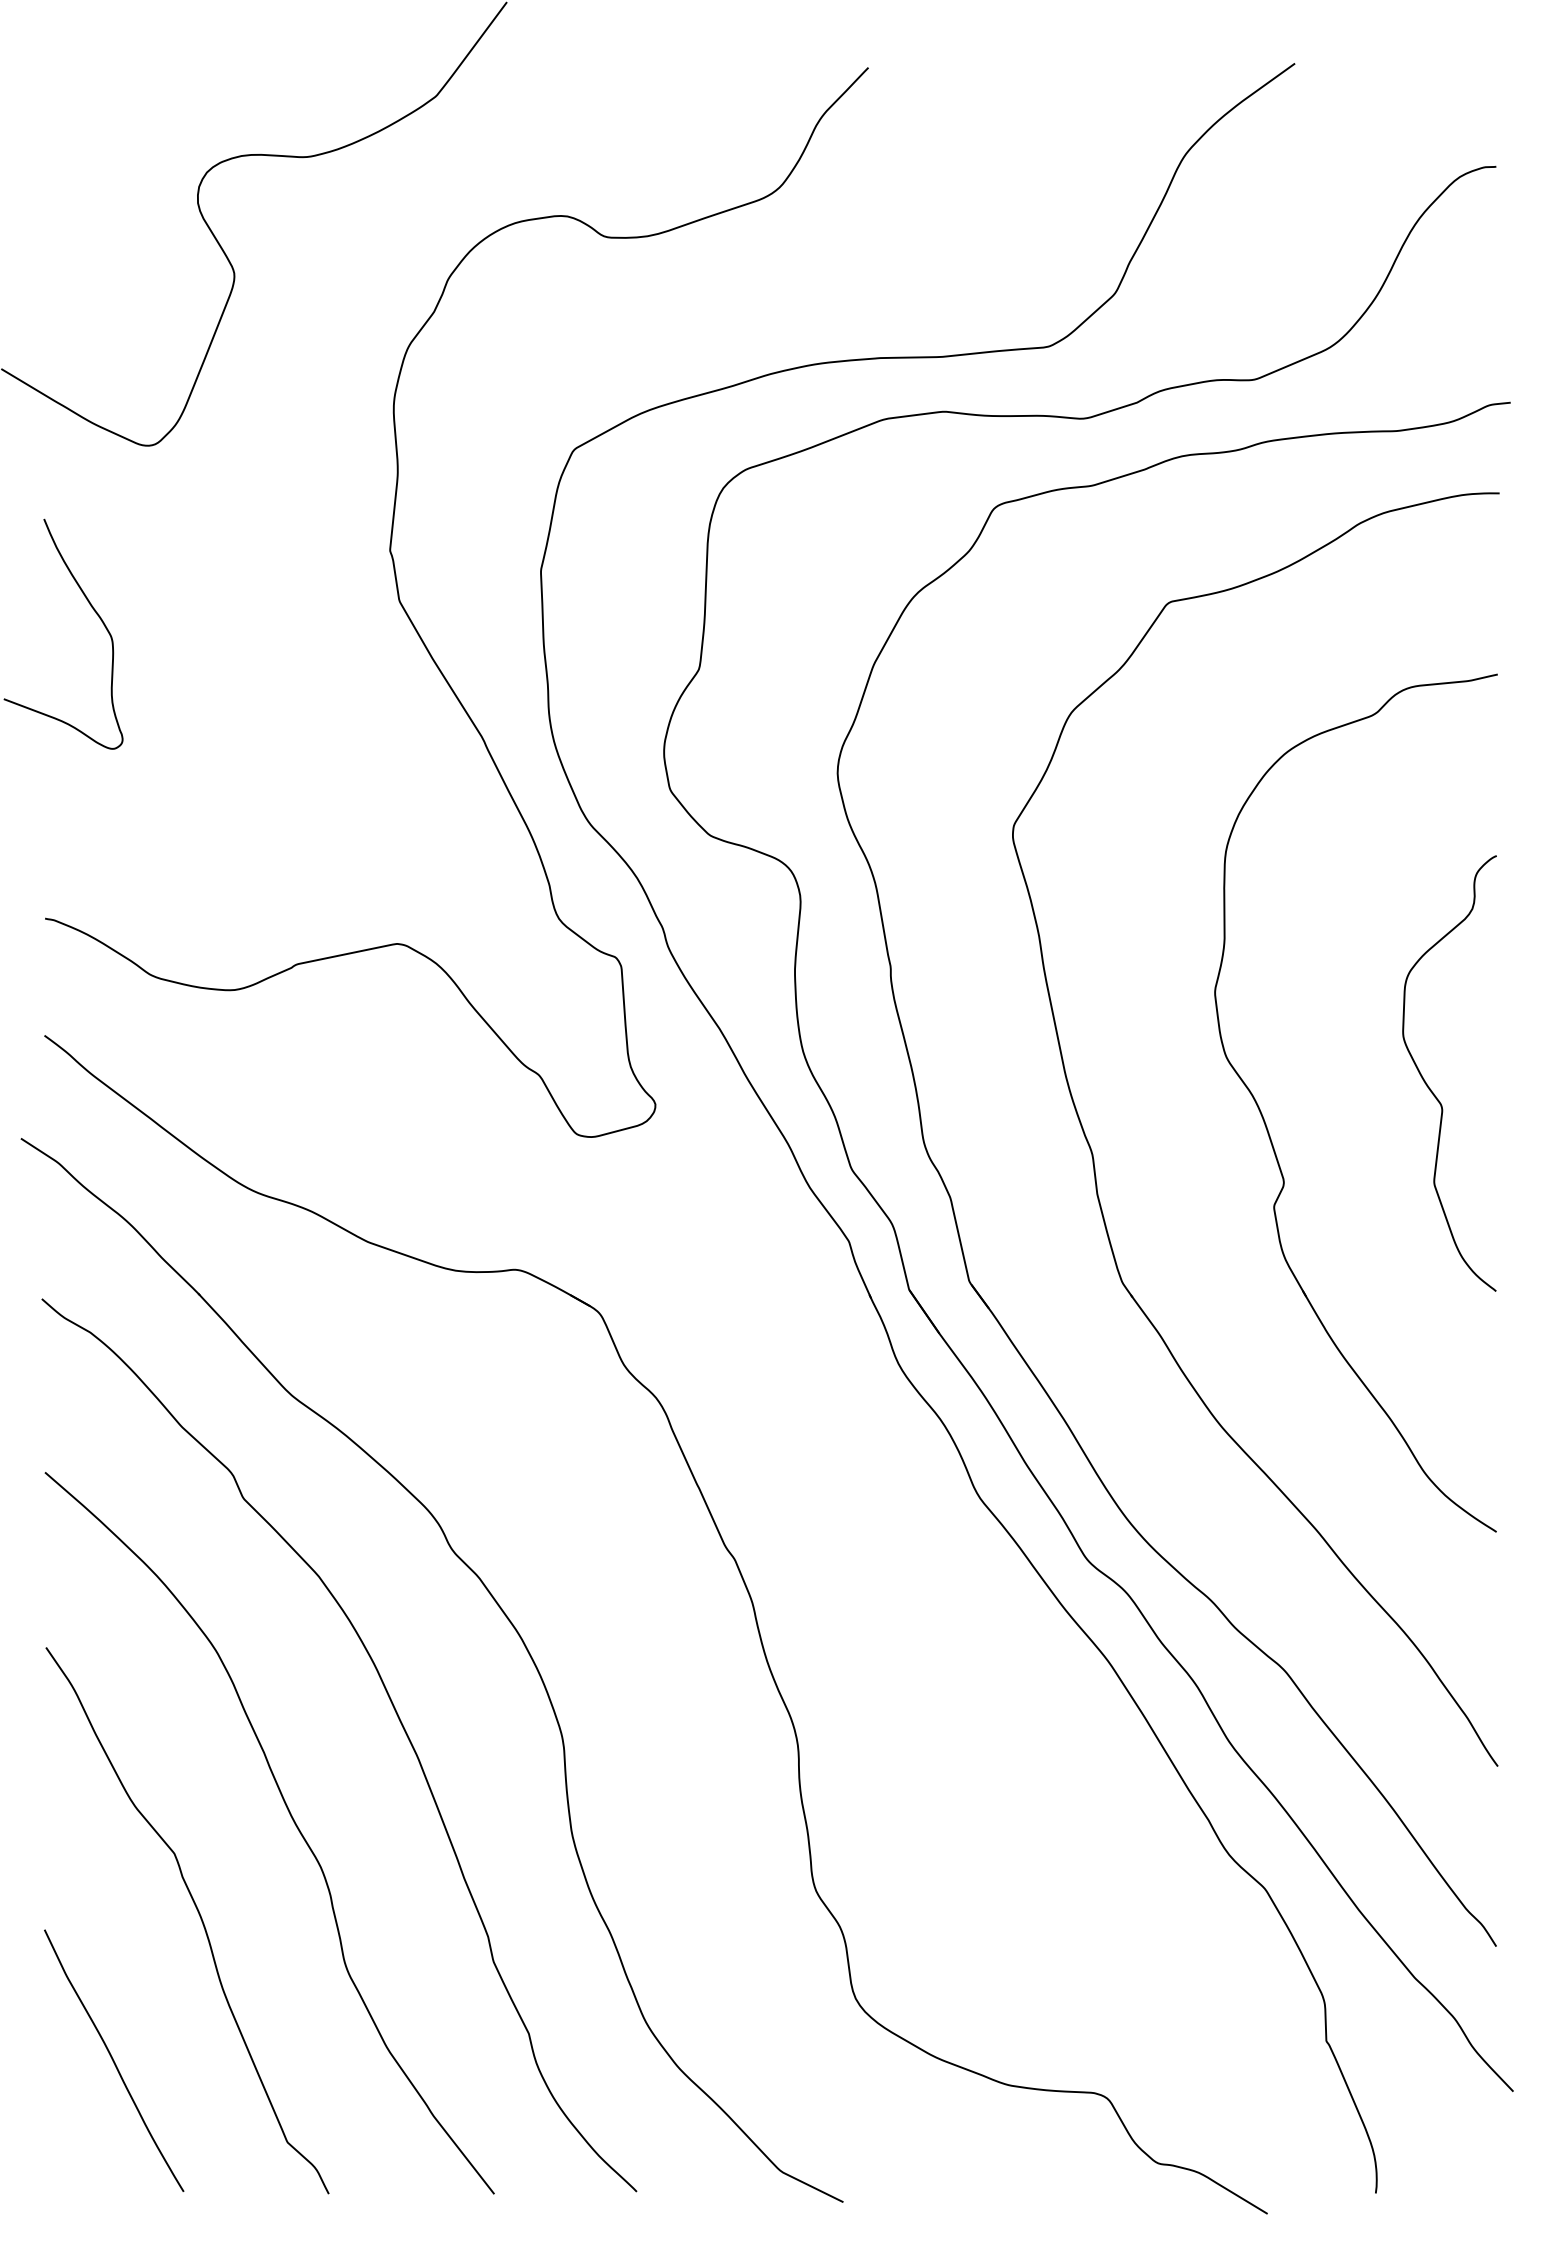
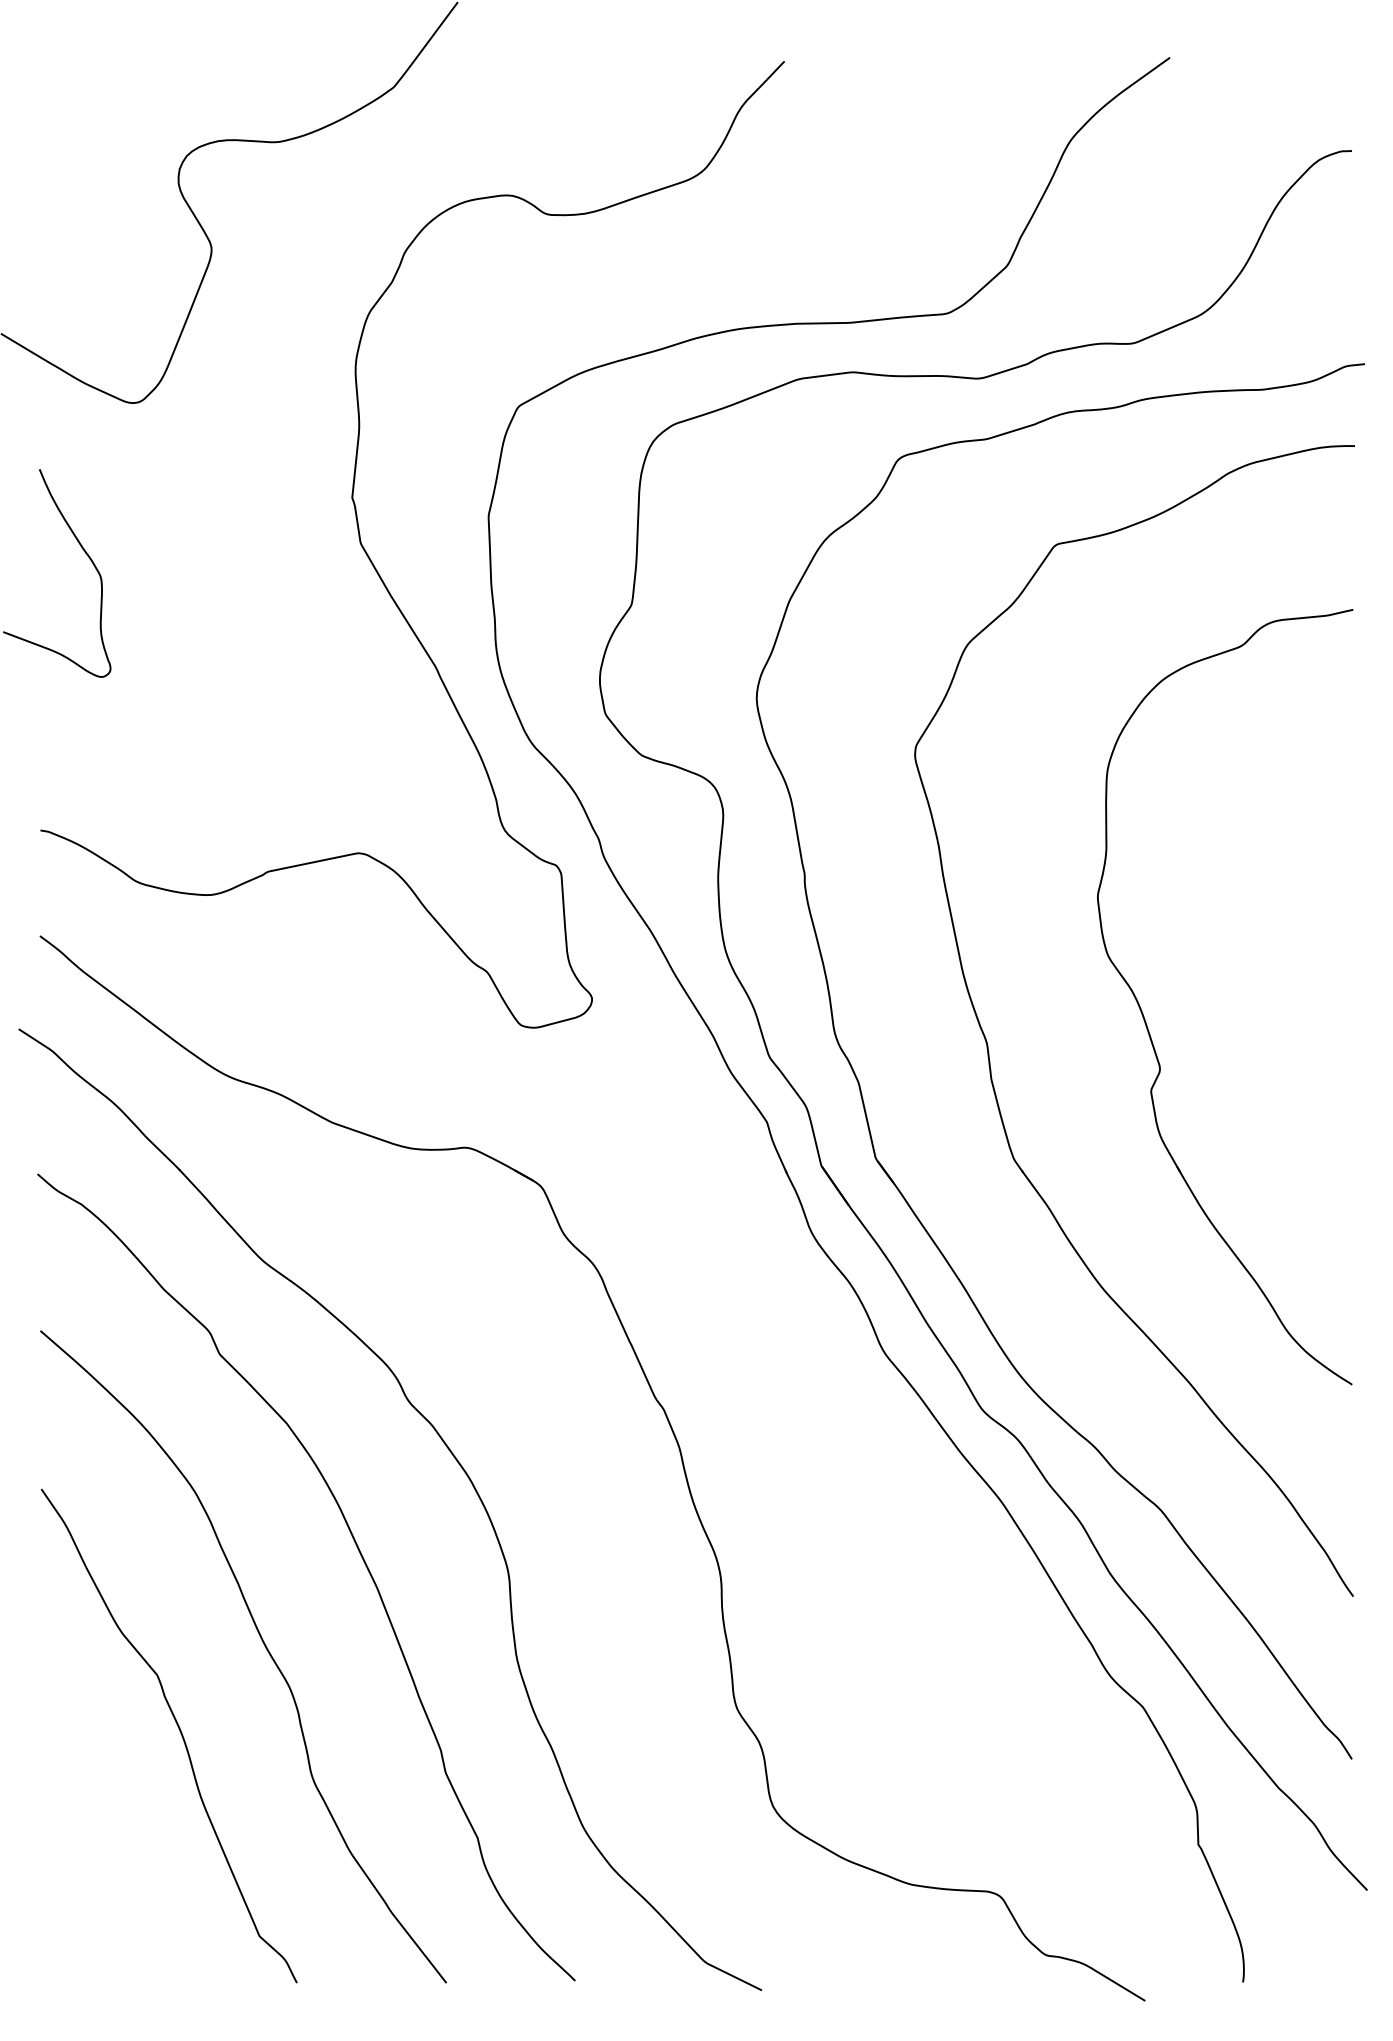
curve: (1431, 1089) -> (1293, 984), removed
curve: (114, 2060) -> (103, 1862), removed

